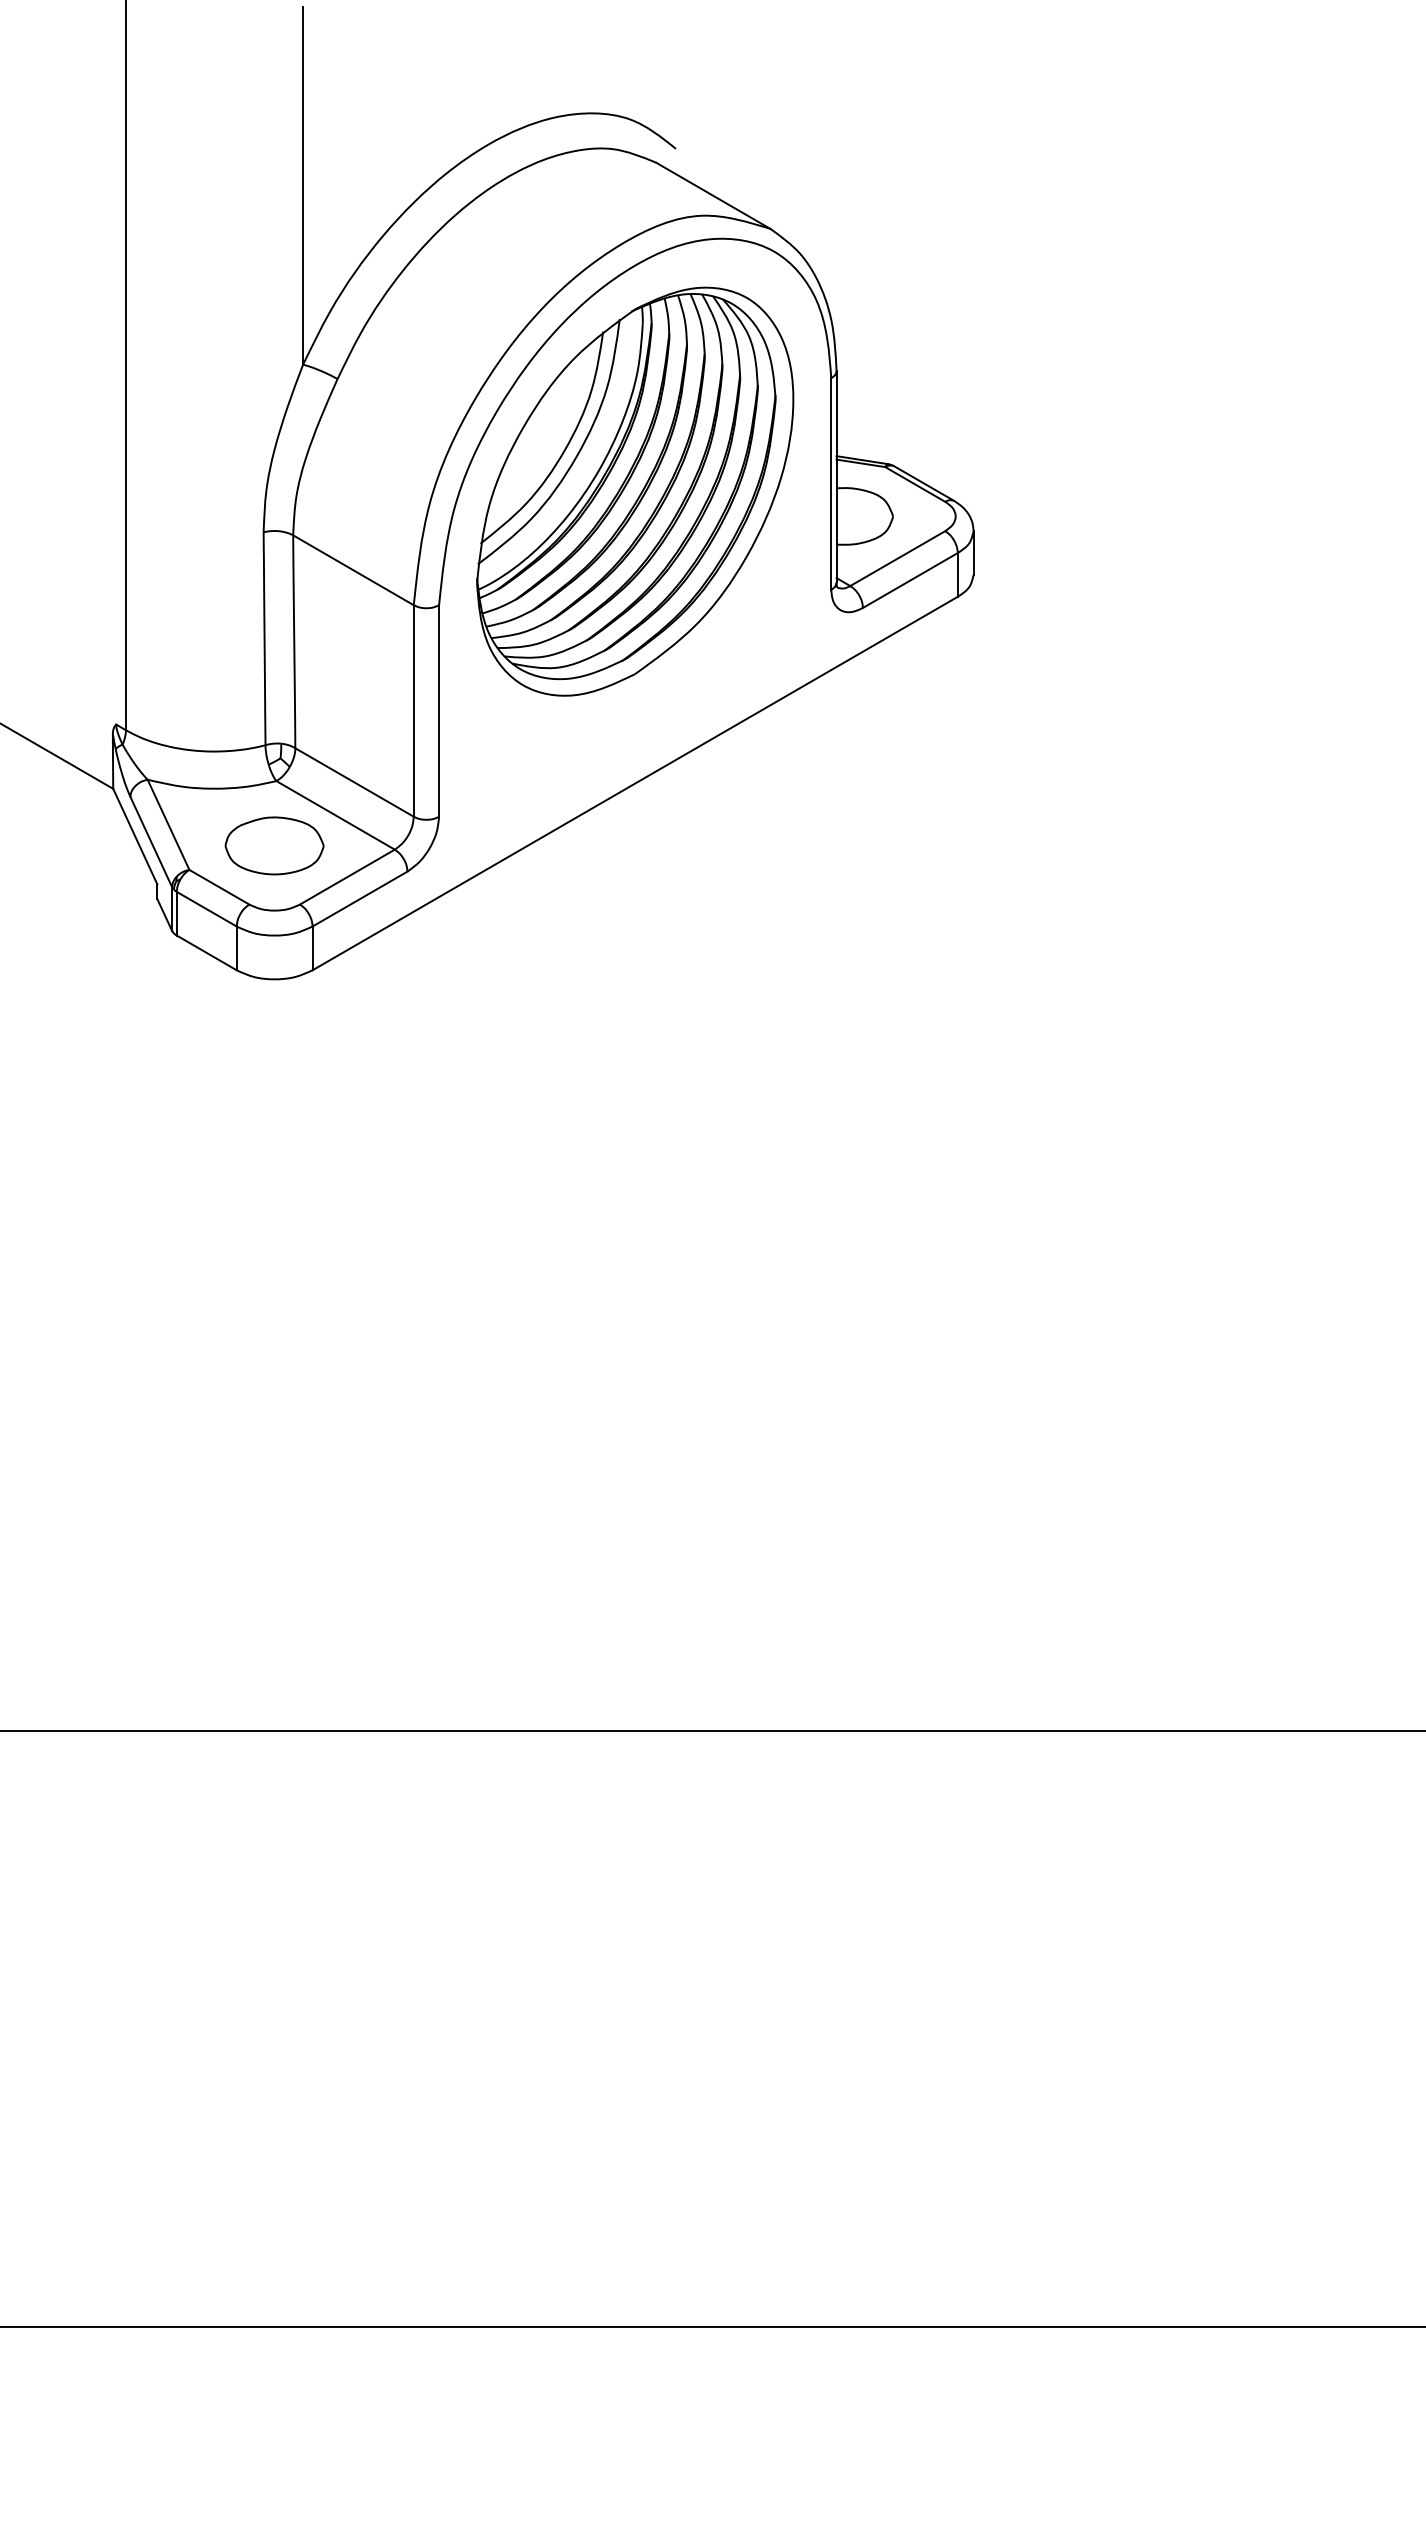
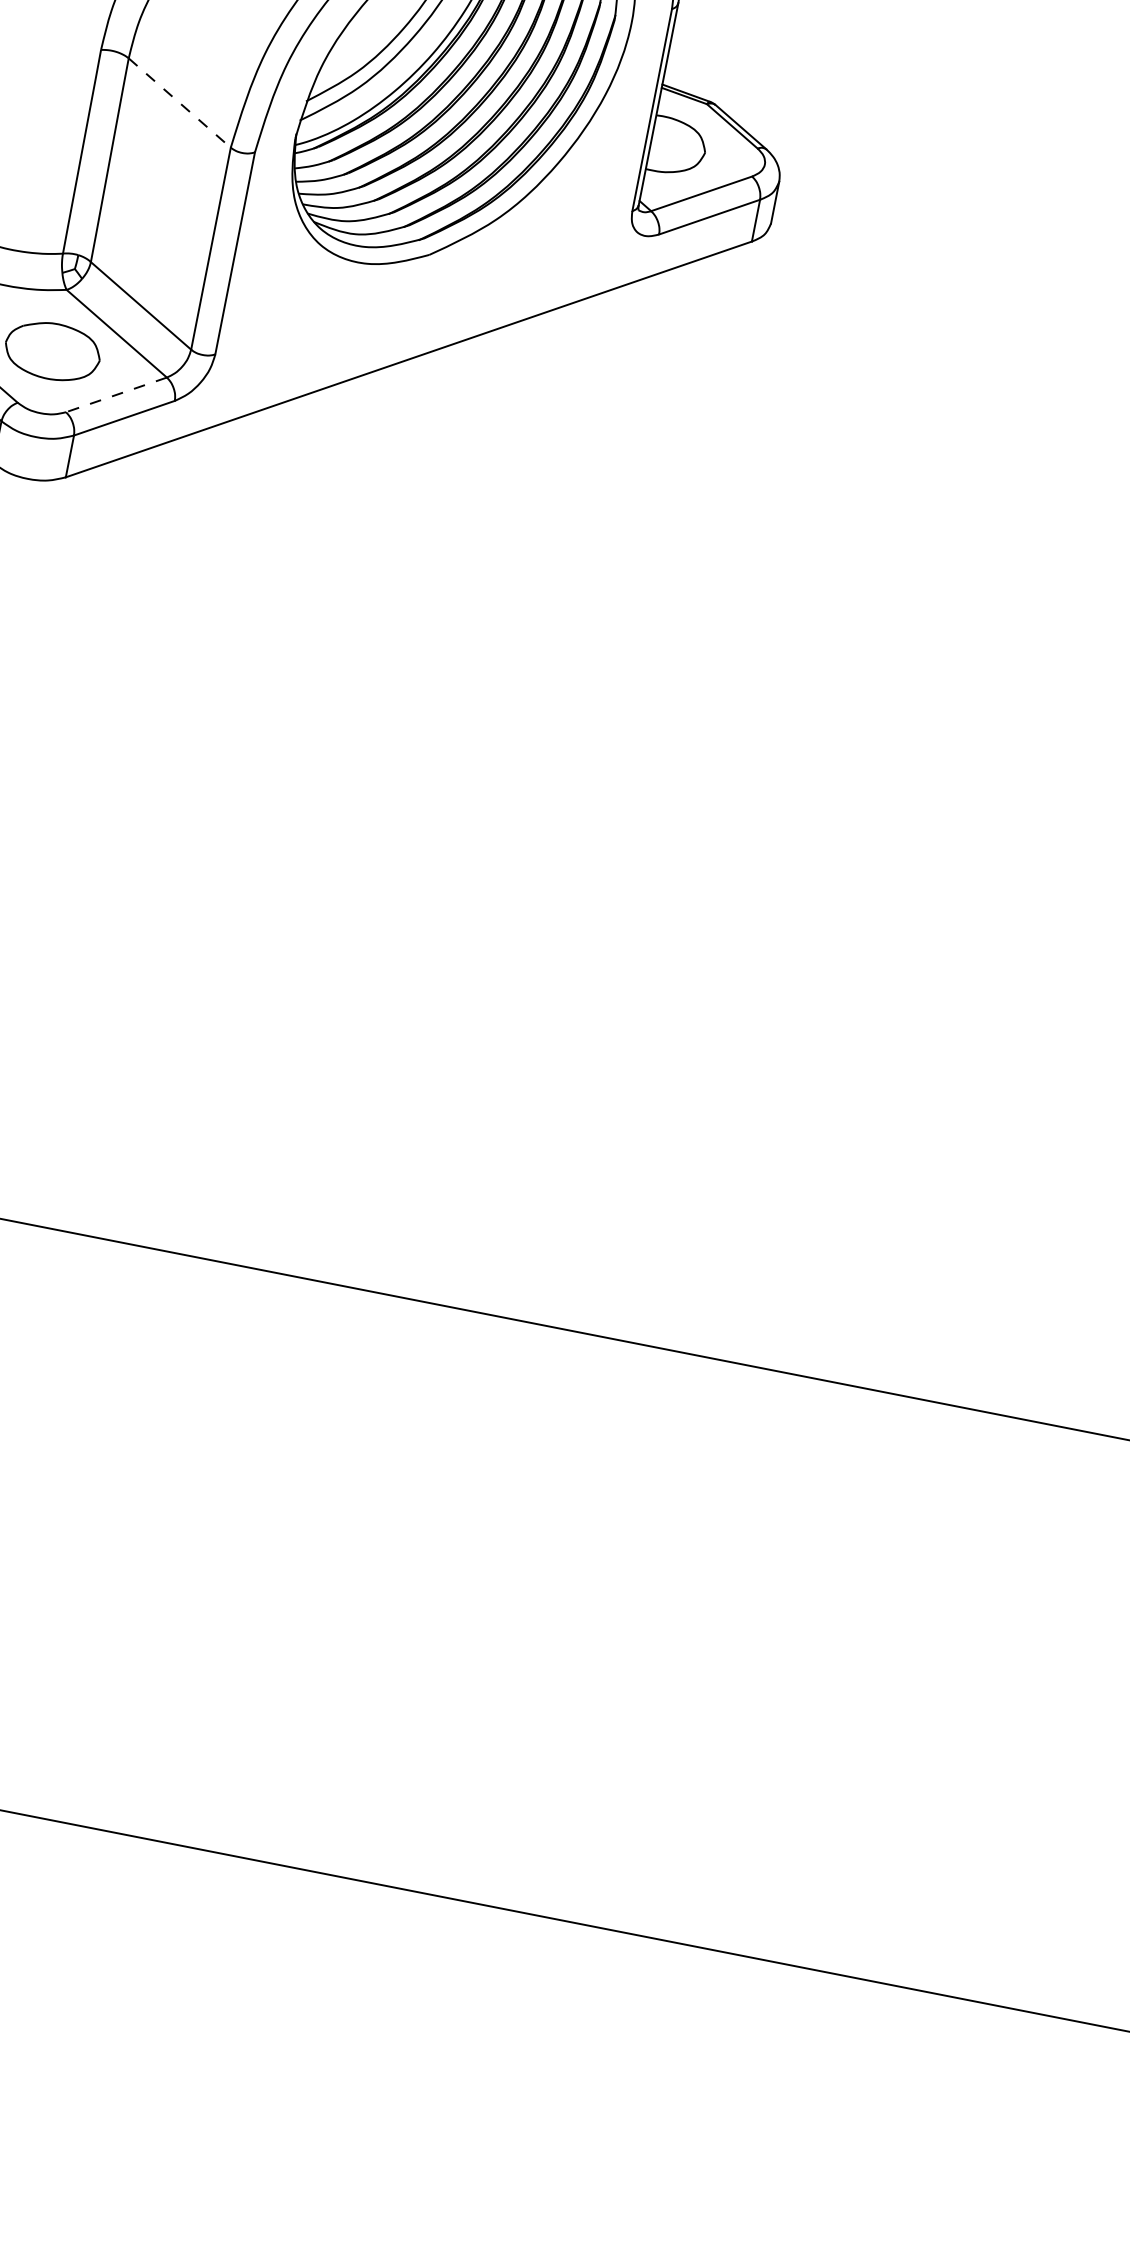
line: (353, 570) -> (179, 103), solid -> dashed
line: (347, 877) -> (116, 395), solid -> dashed

